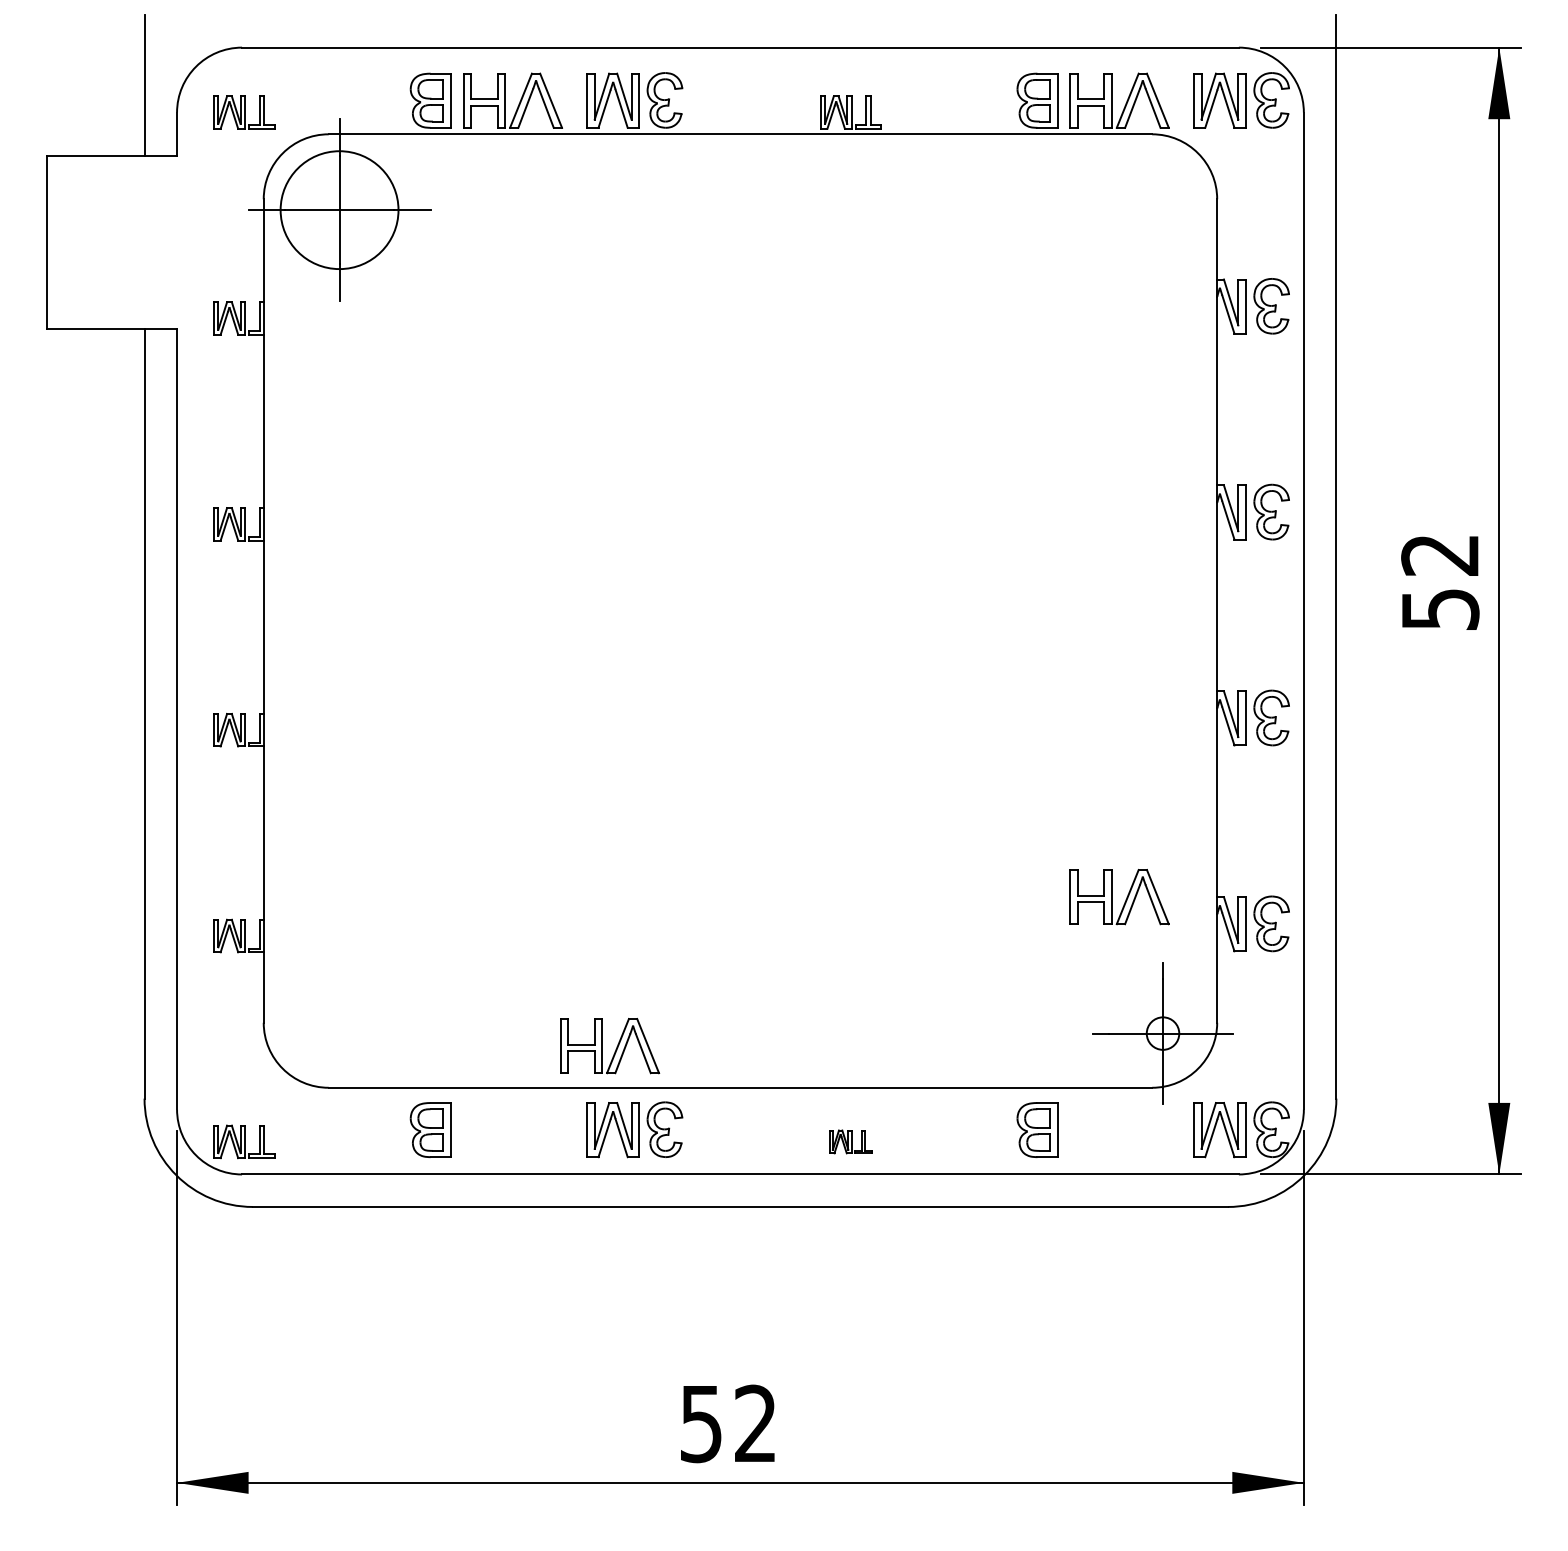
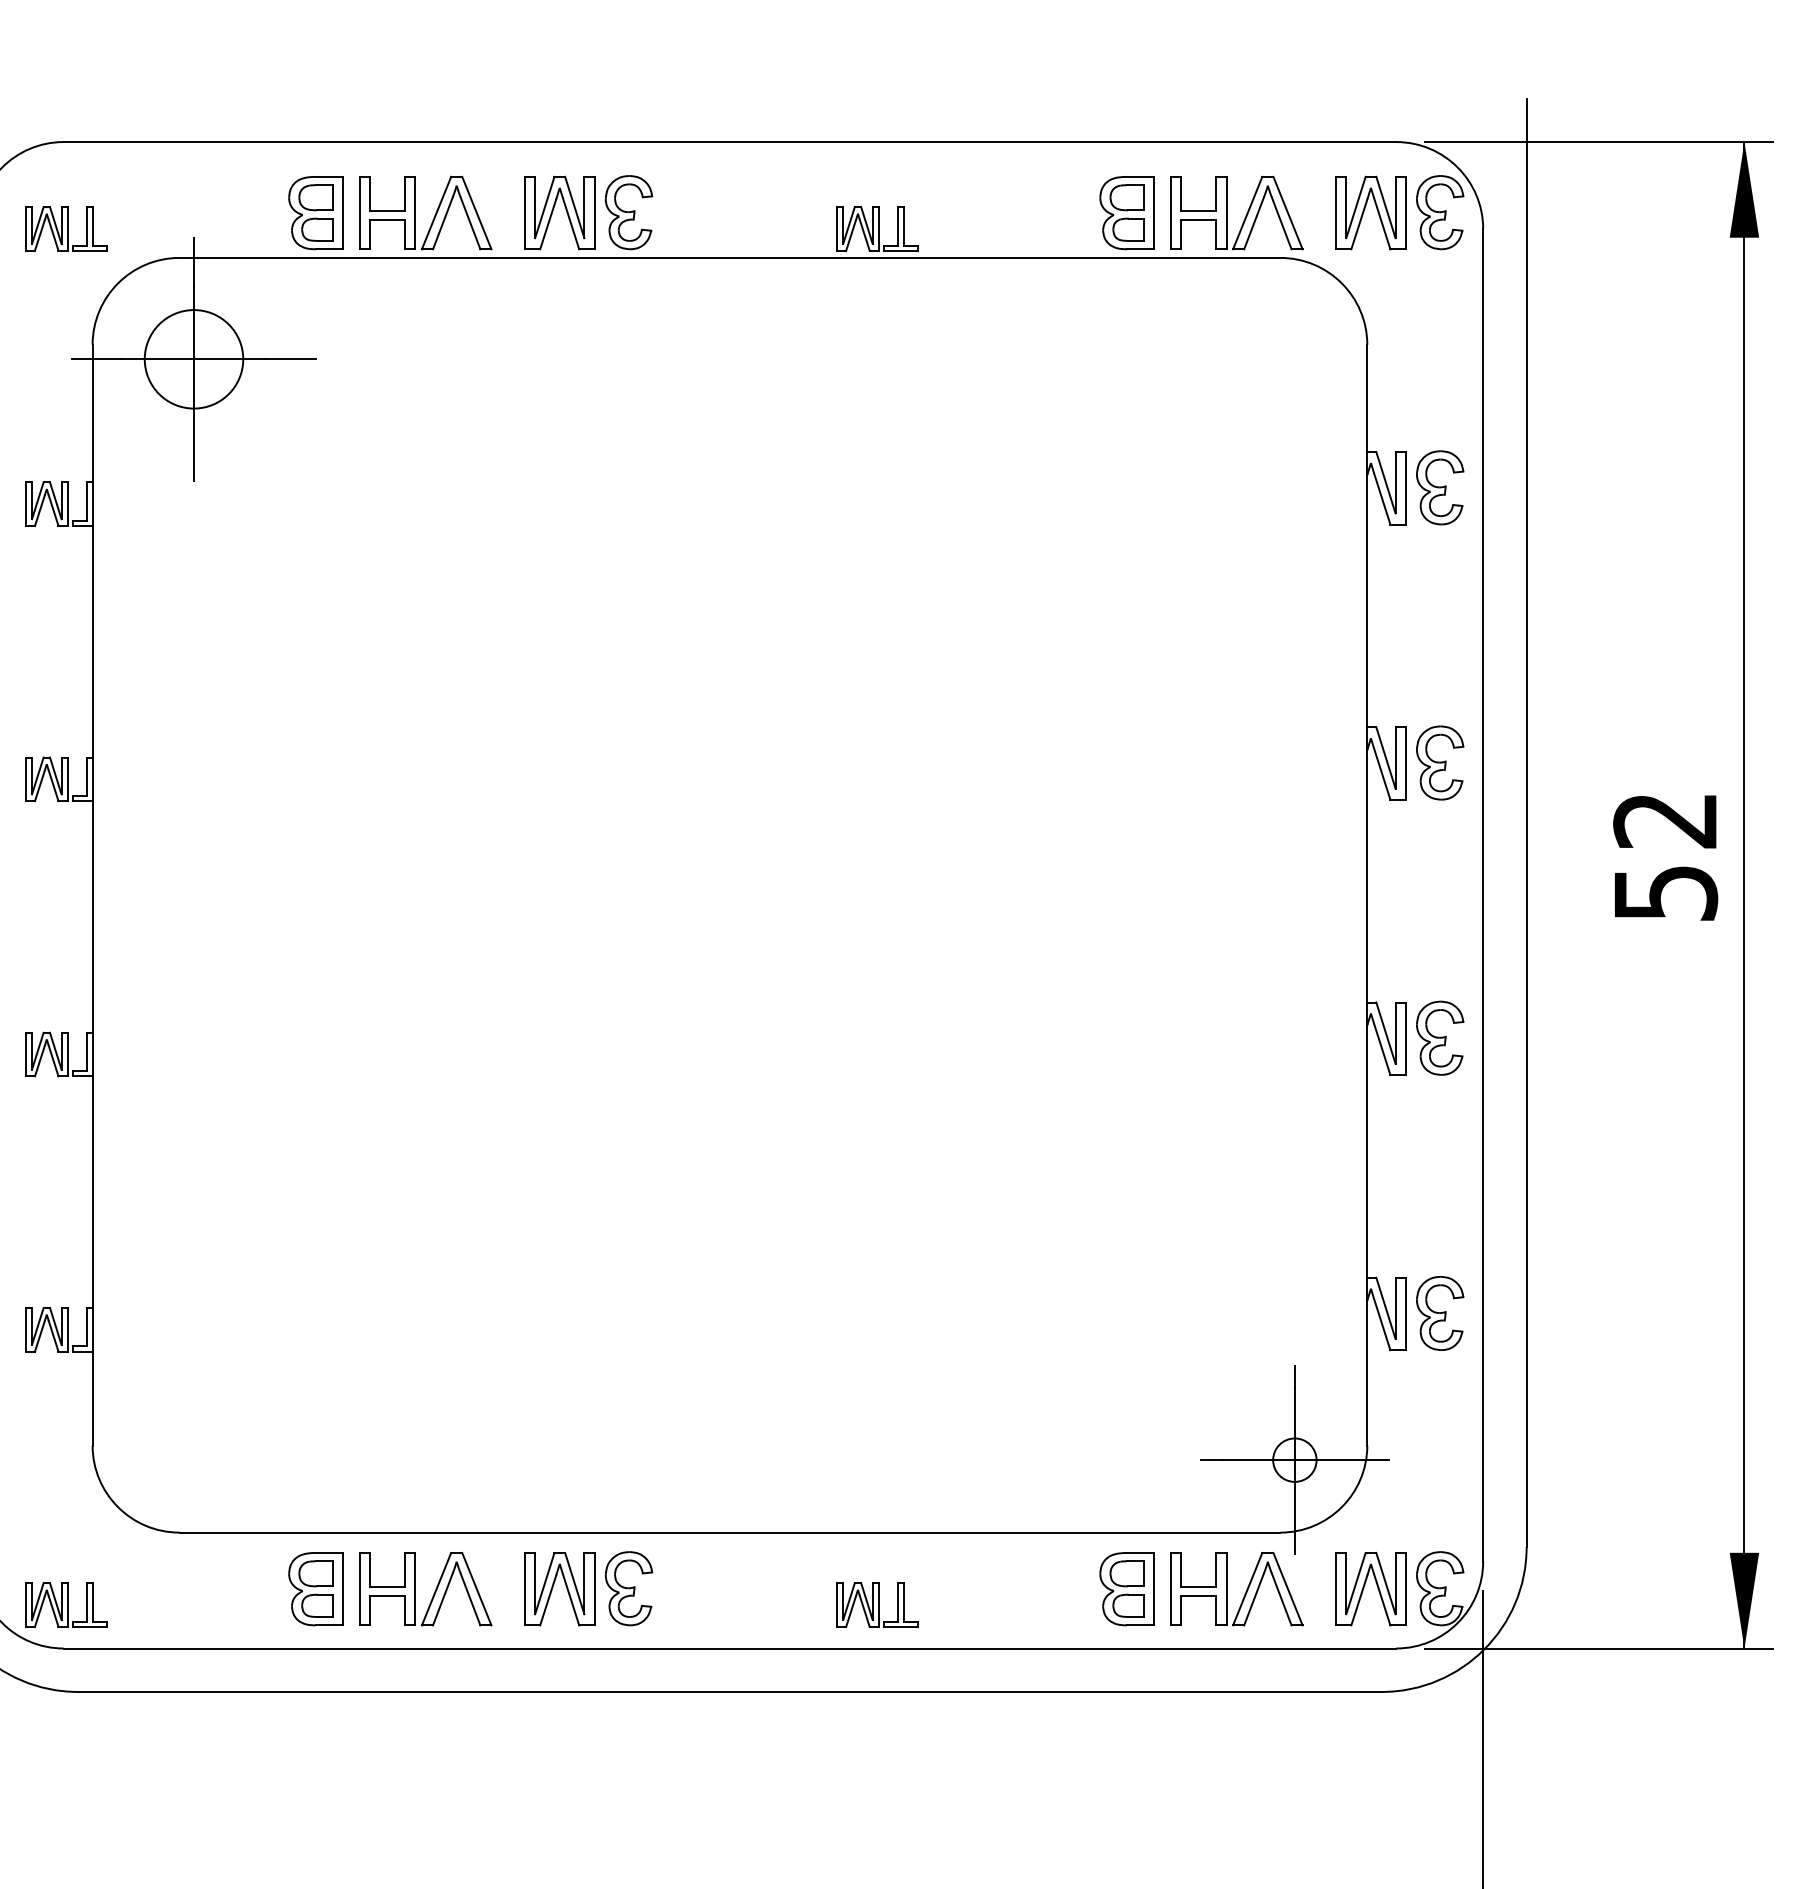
circle: (339, 210) -> (193, 359), size x0.62
part: (1125, 899) -> (1244, 1592), moved
part: (610, 1046) -> (426, 1589), moved
part: (850, 1141) -> (877, 1604), size x1.43

